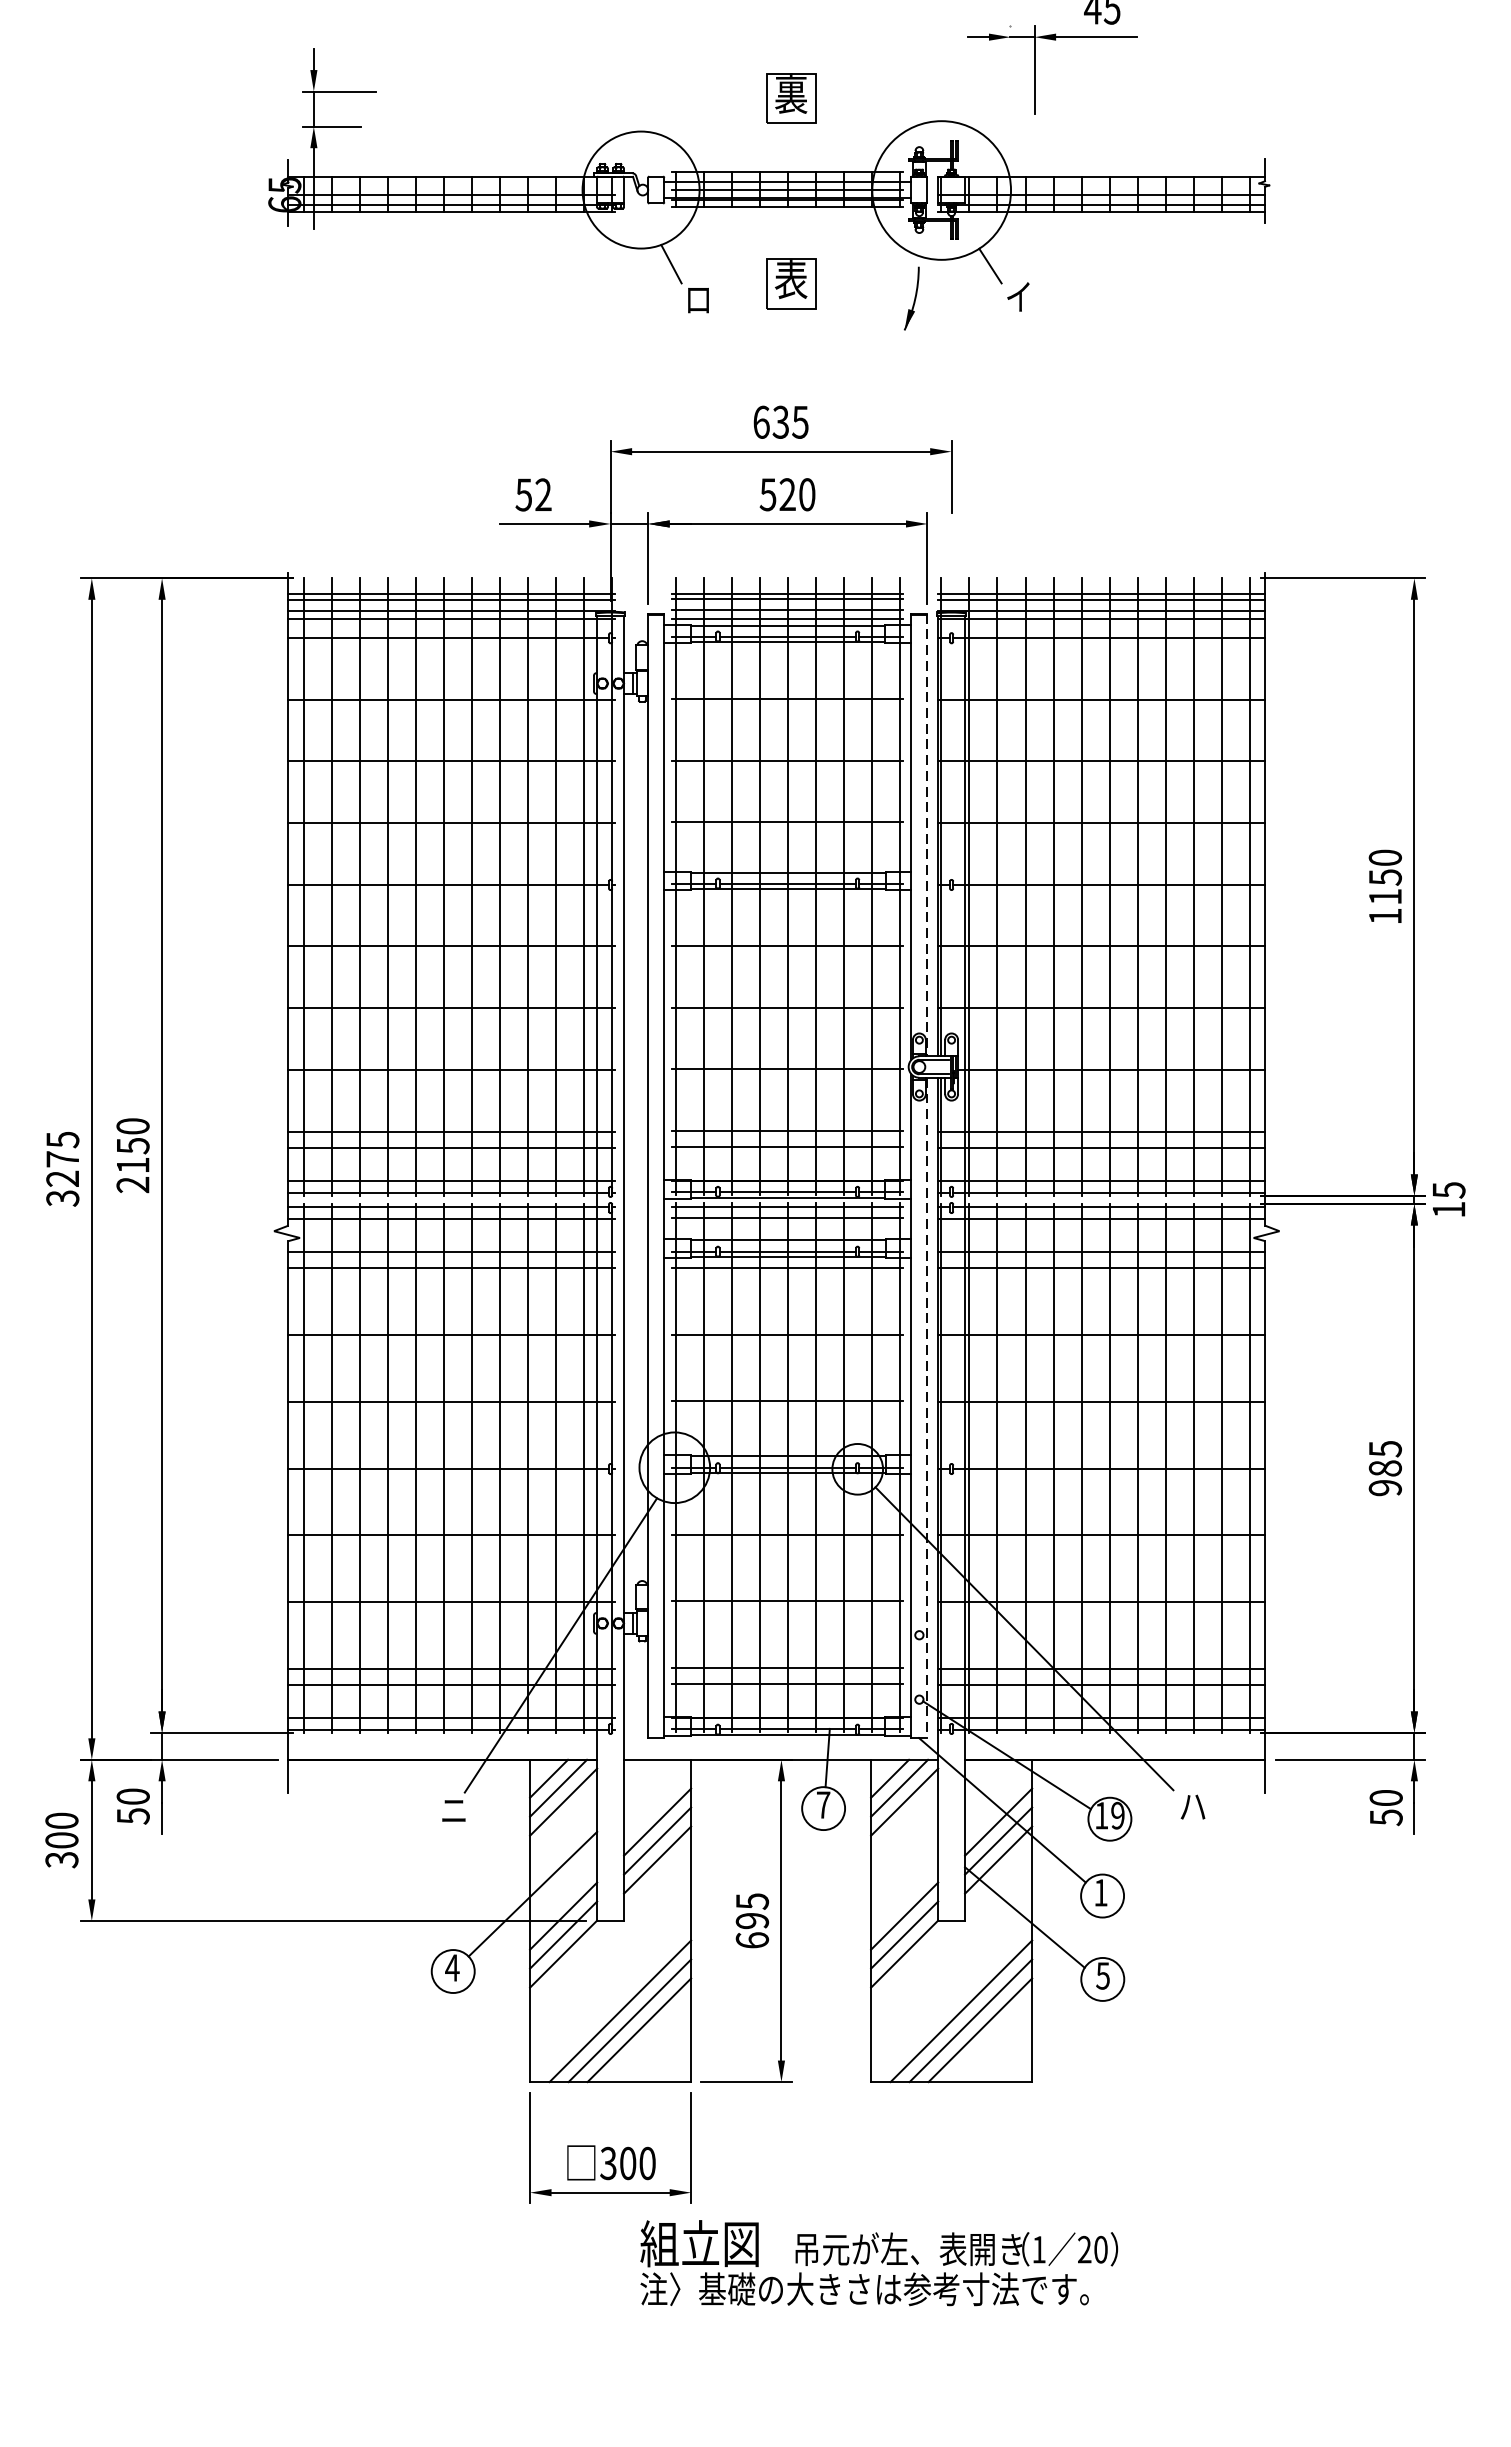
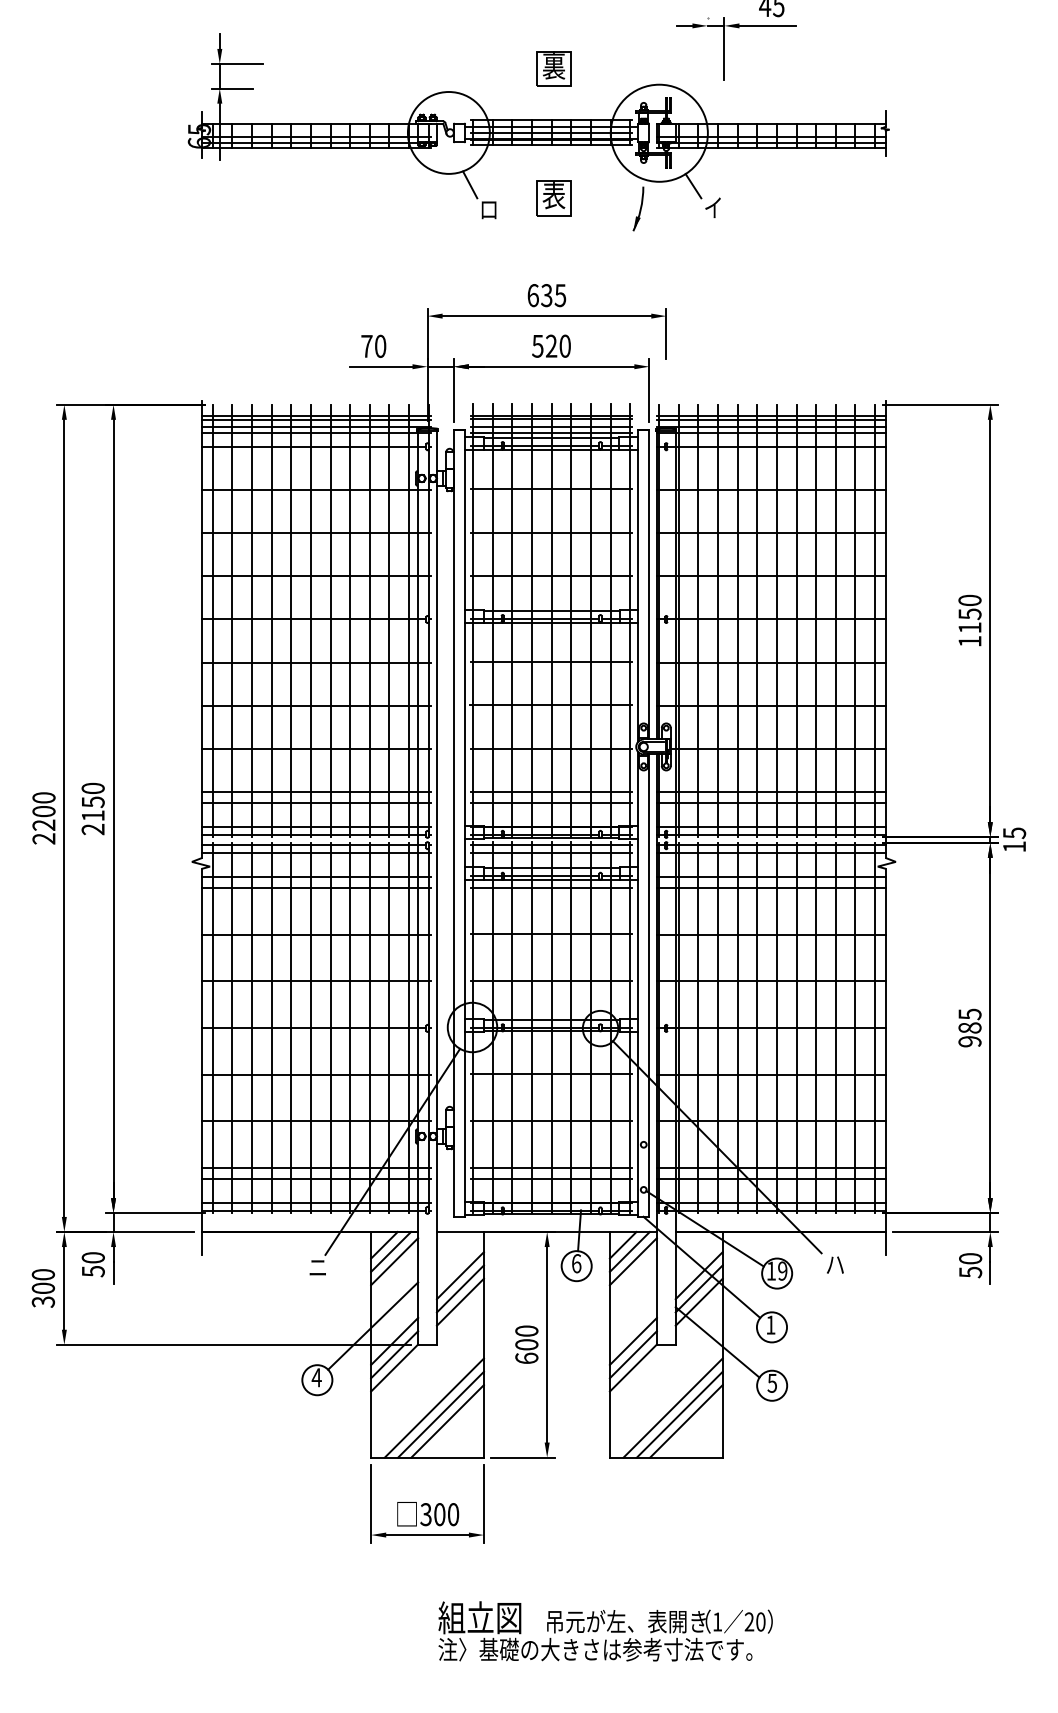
text: (533, 493) -> (373, 345), 52 -> 70
line: (927, 835) -> (649, 584), dashed -> solid
text: (62, 1169) -> (43, 818), 3275 -> 2200
line: (927, 1409) -> (649, 986), dashed -> solid
text: (823, 1804) -> (576, 1263), 7 -> 6
text: (751, 1910) -> (526, 1337), 695 -> 600
text: (879, 2263) -> (605, 1631), moved

